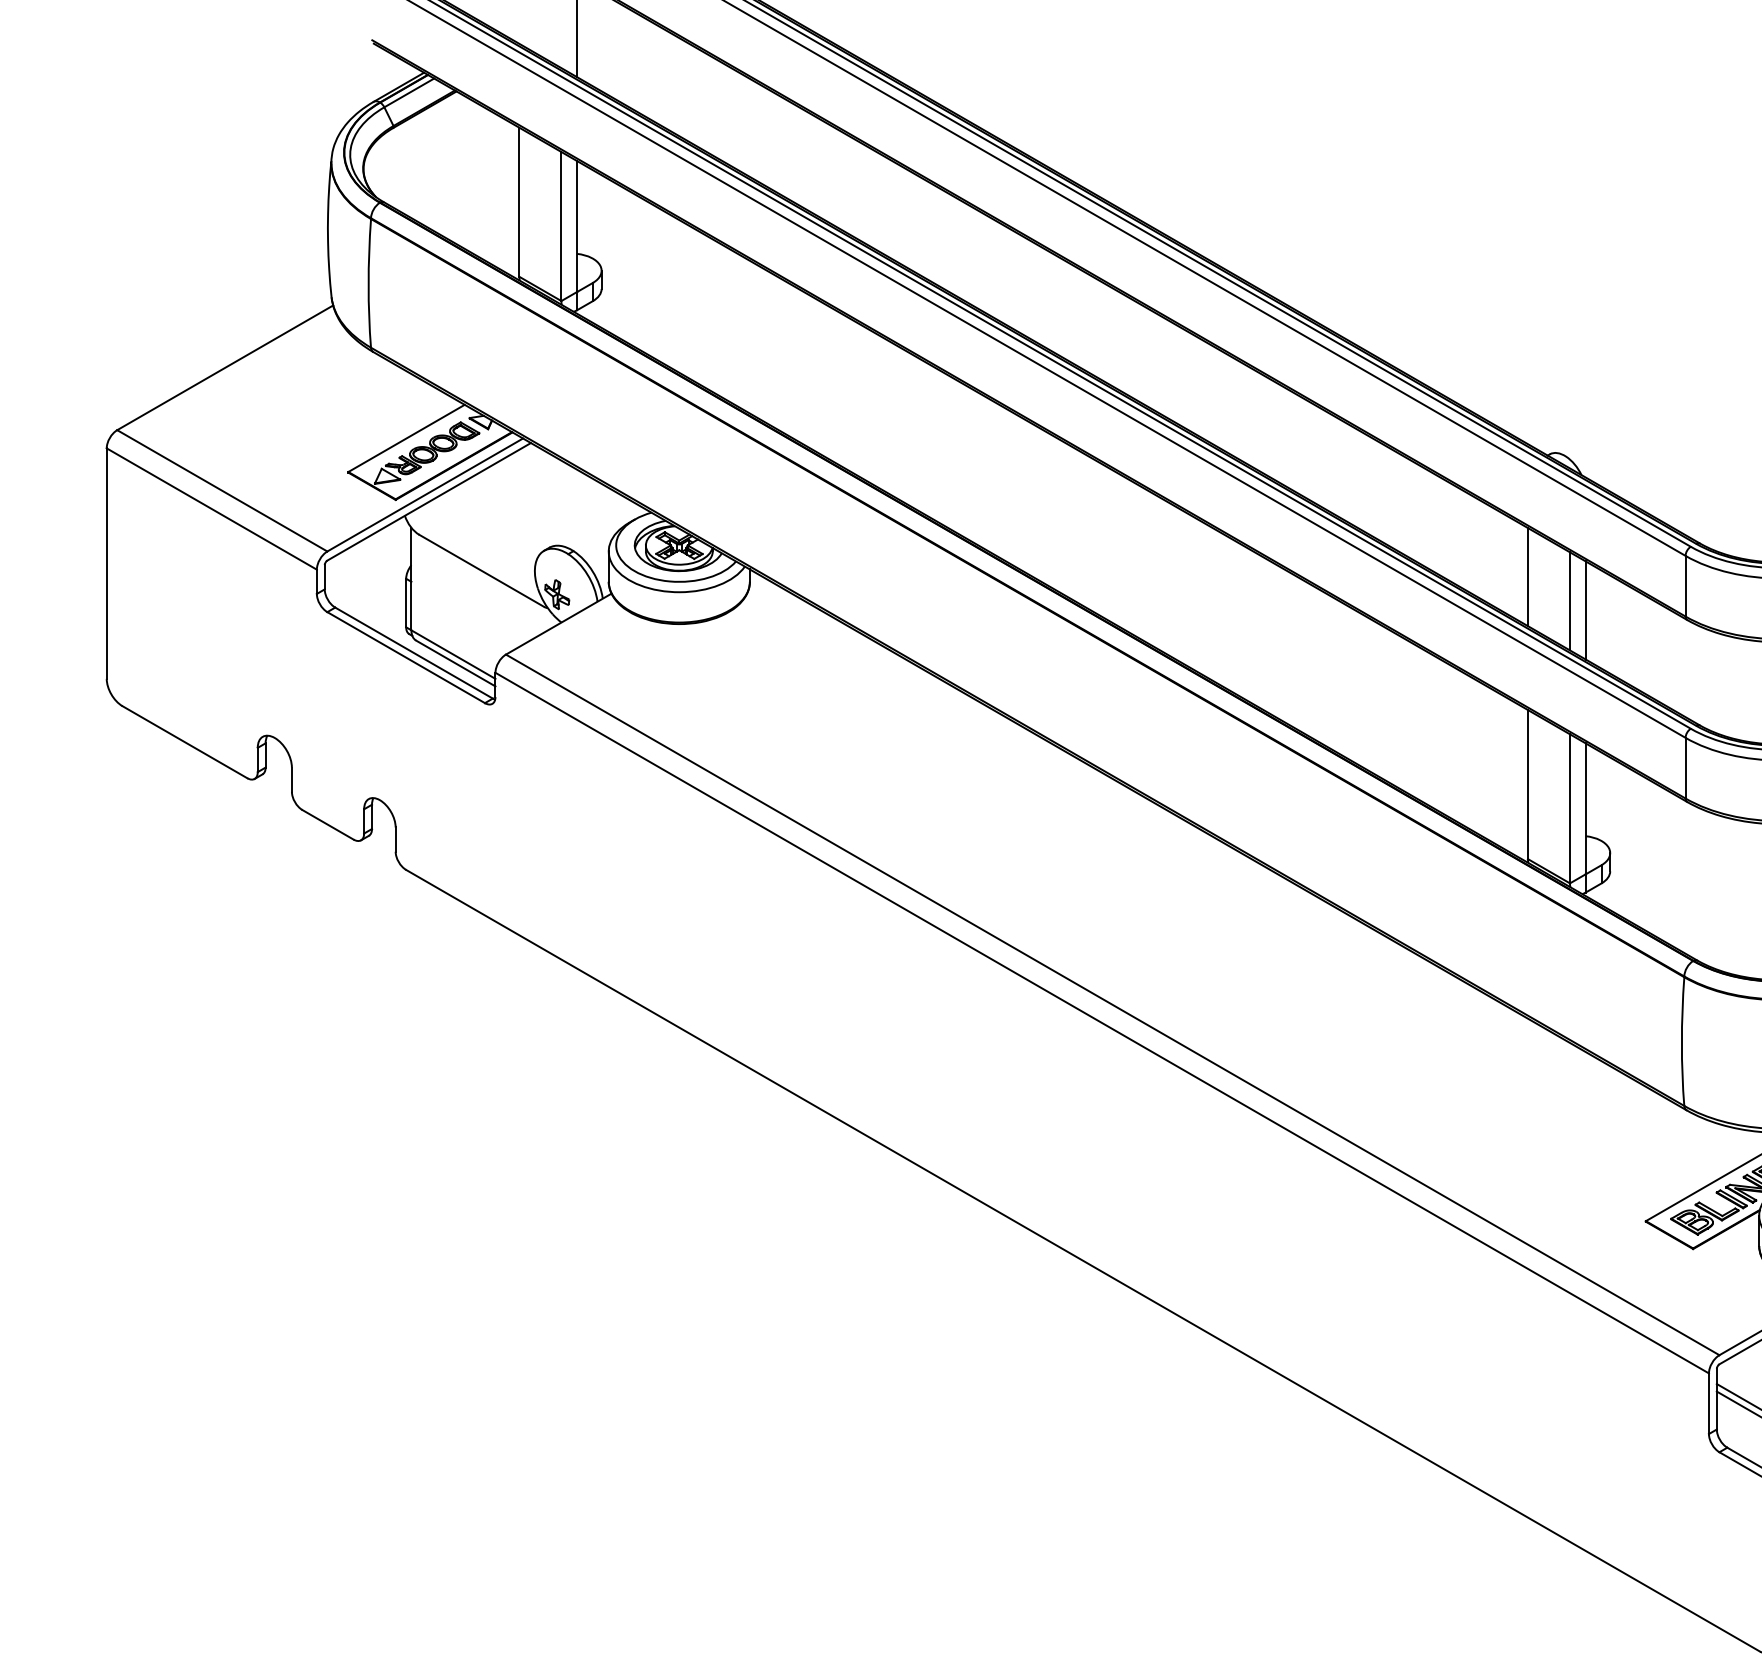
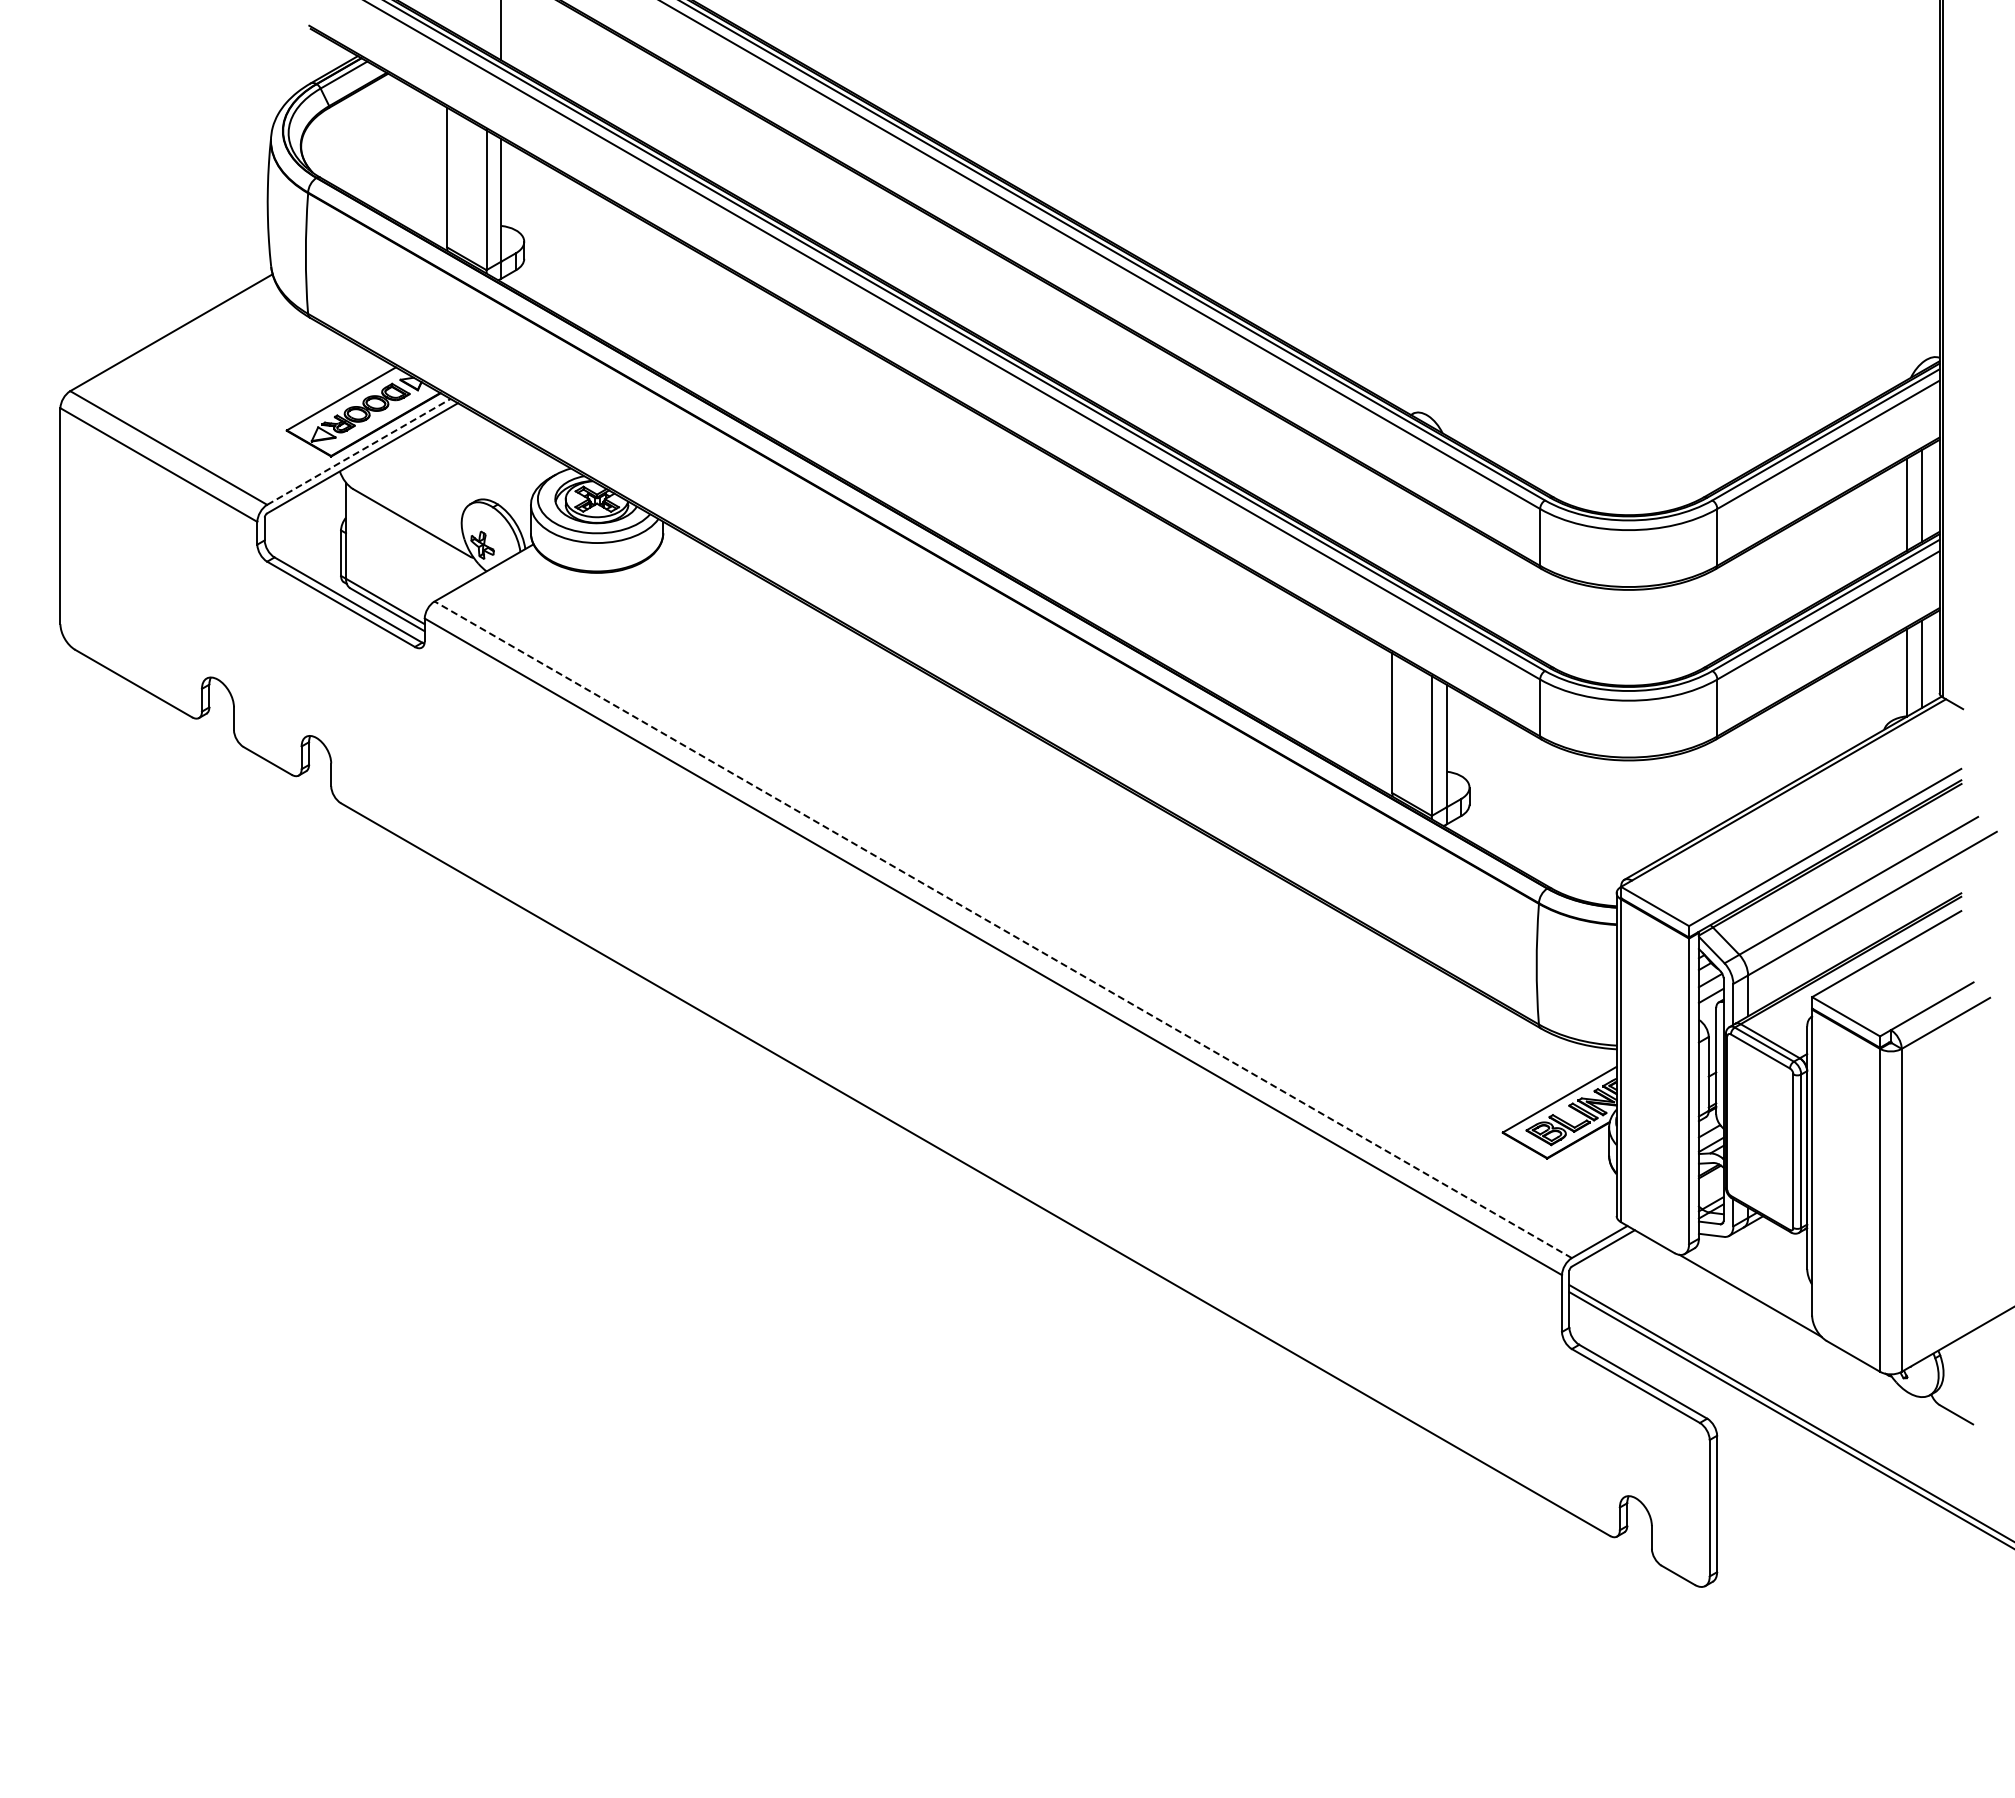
line: (424, 494) -> (358, 451), solid -> dashed
line: (1528, 576) -> (1392, 528), removed
line: (1569, 601) -> (1431, 551), removed
line: (1585, 610) -> (1446, 560), removed
line: (1112, 1004) -> (1003, 929), solid -> dashed

